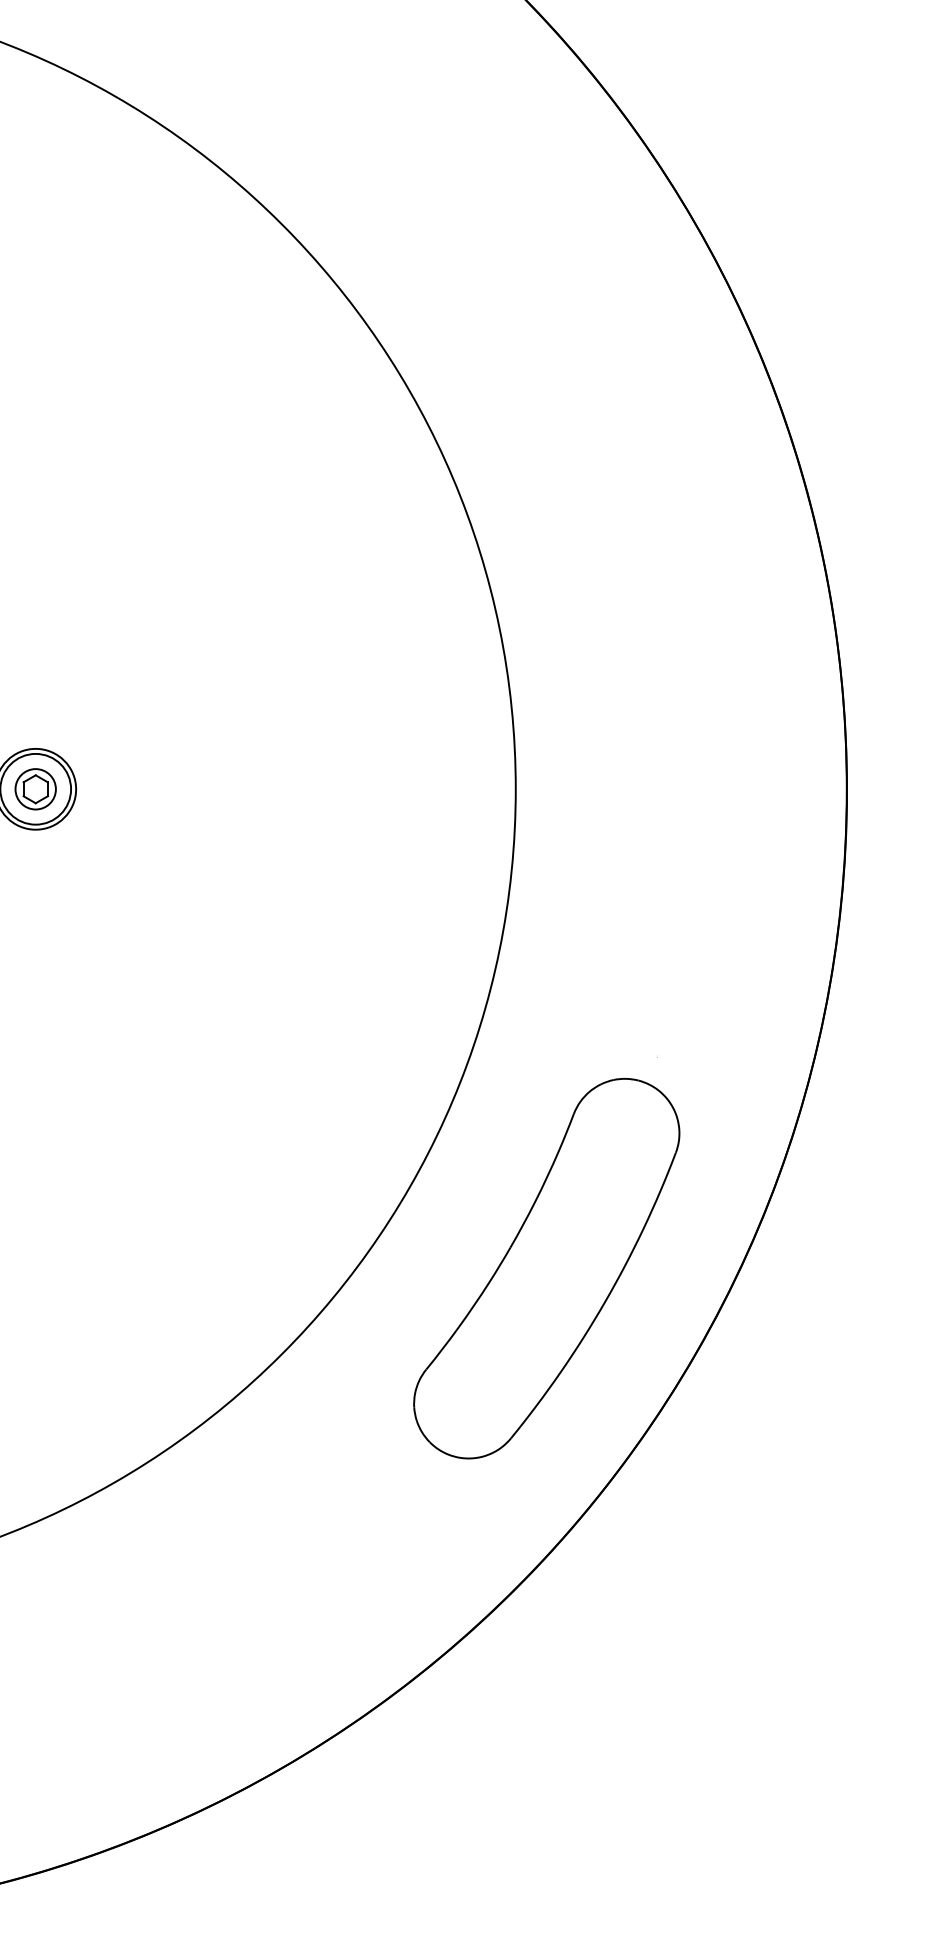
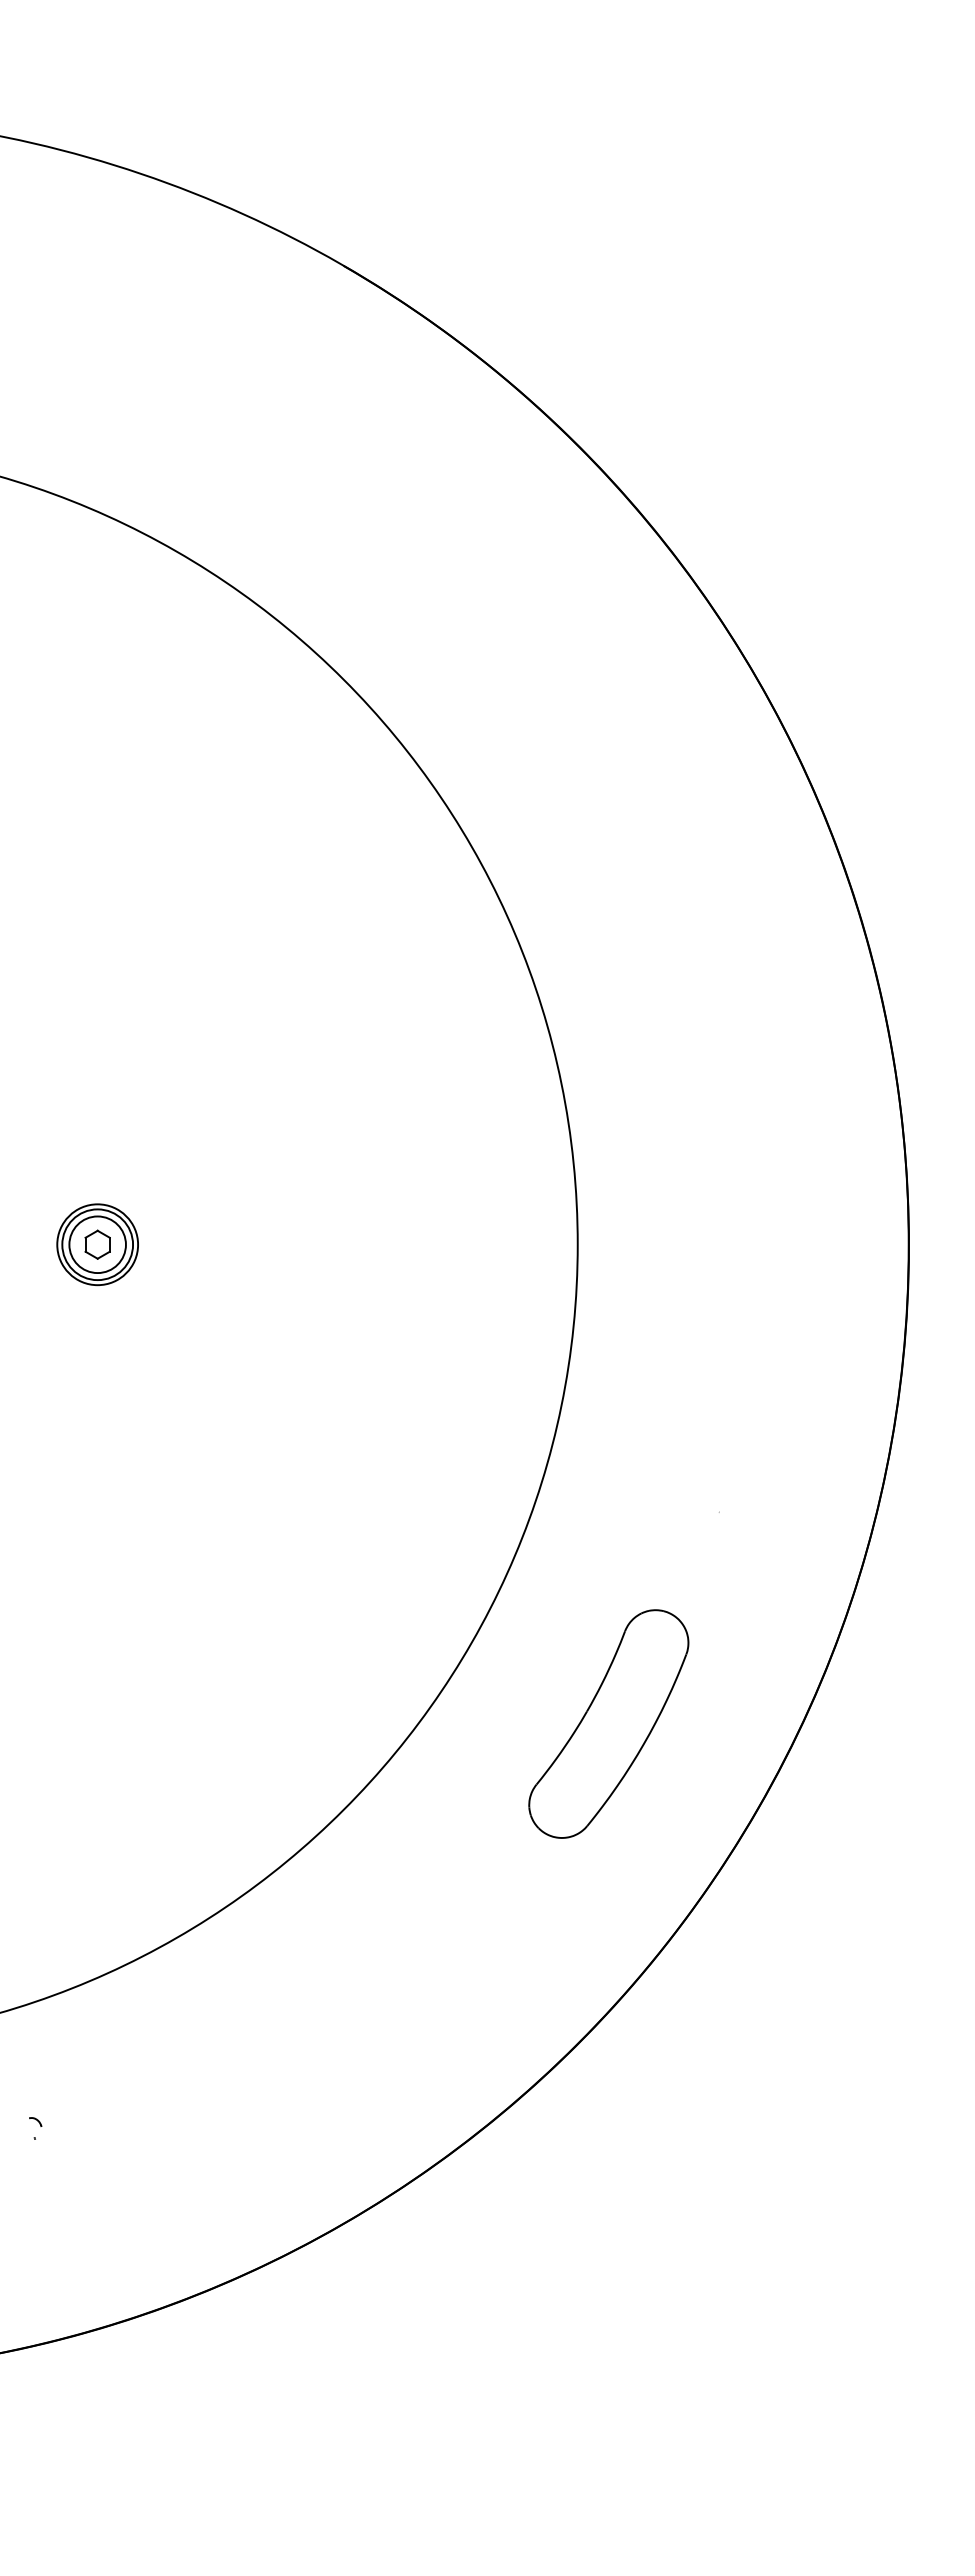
circle: (35, 789) -> (97, 1244), size x1.4
part: (546, 1268) -> (608, 1723), size x0.6

